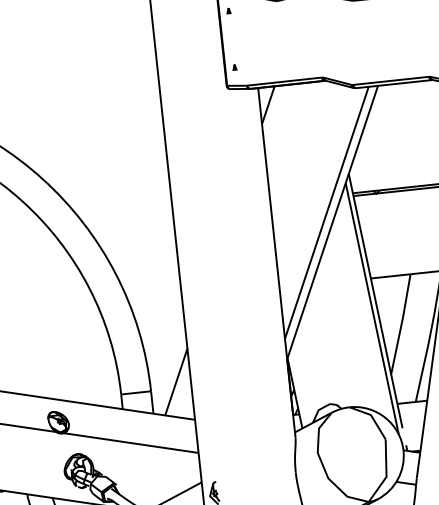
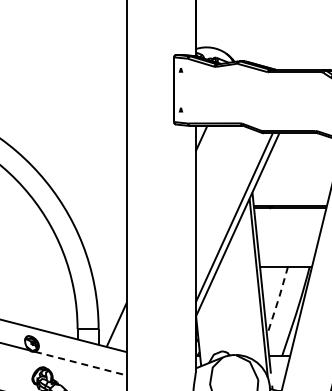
line: (402, 323) -> (278, 300), solid -> dashed
line: (131, 442) -> (81, 363), solid -> dashed

